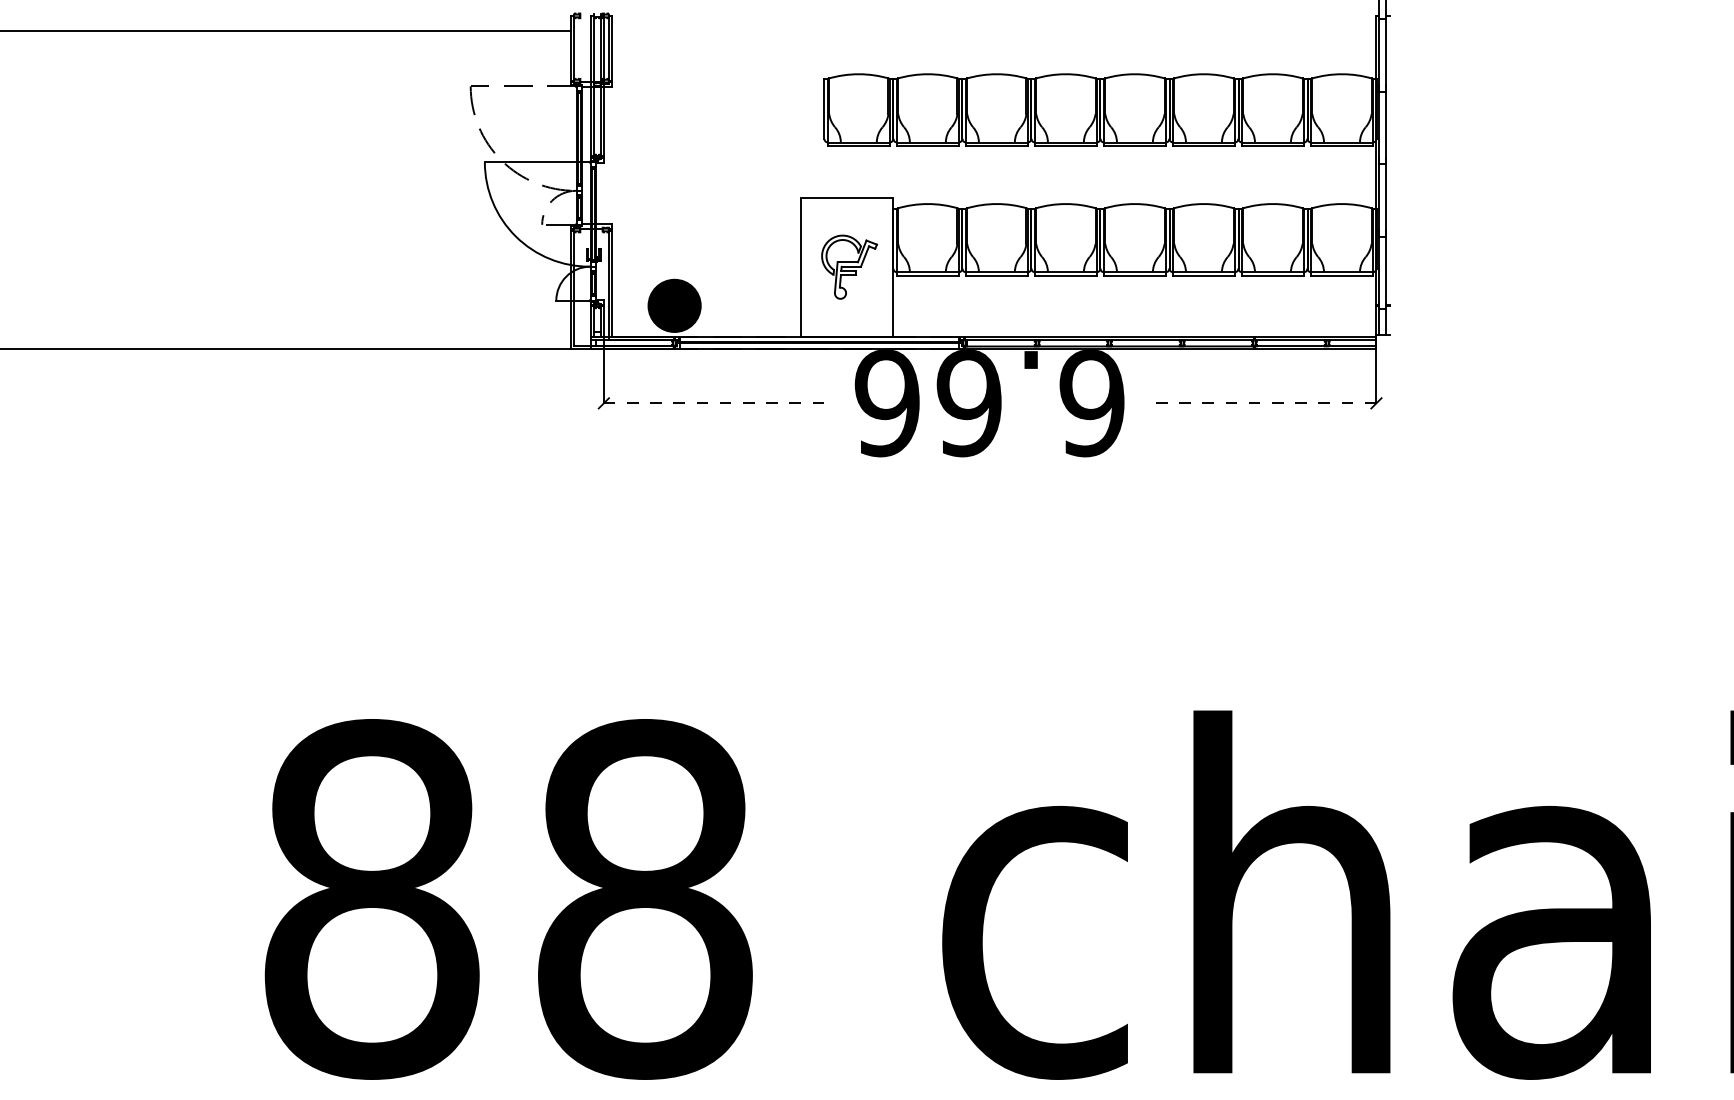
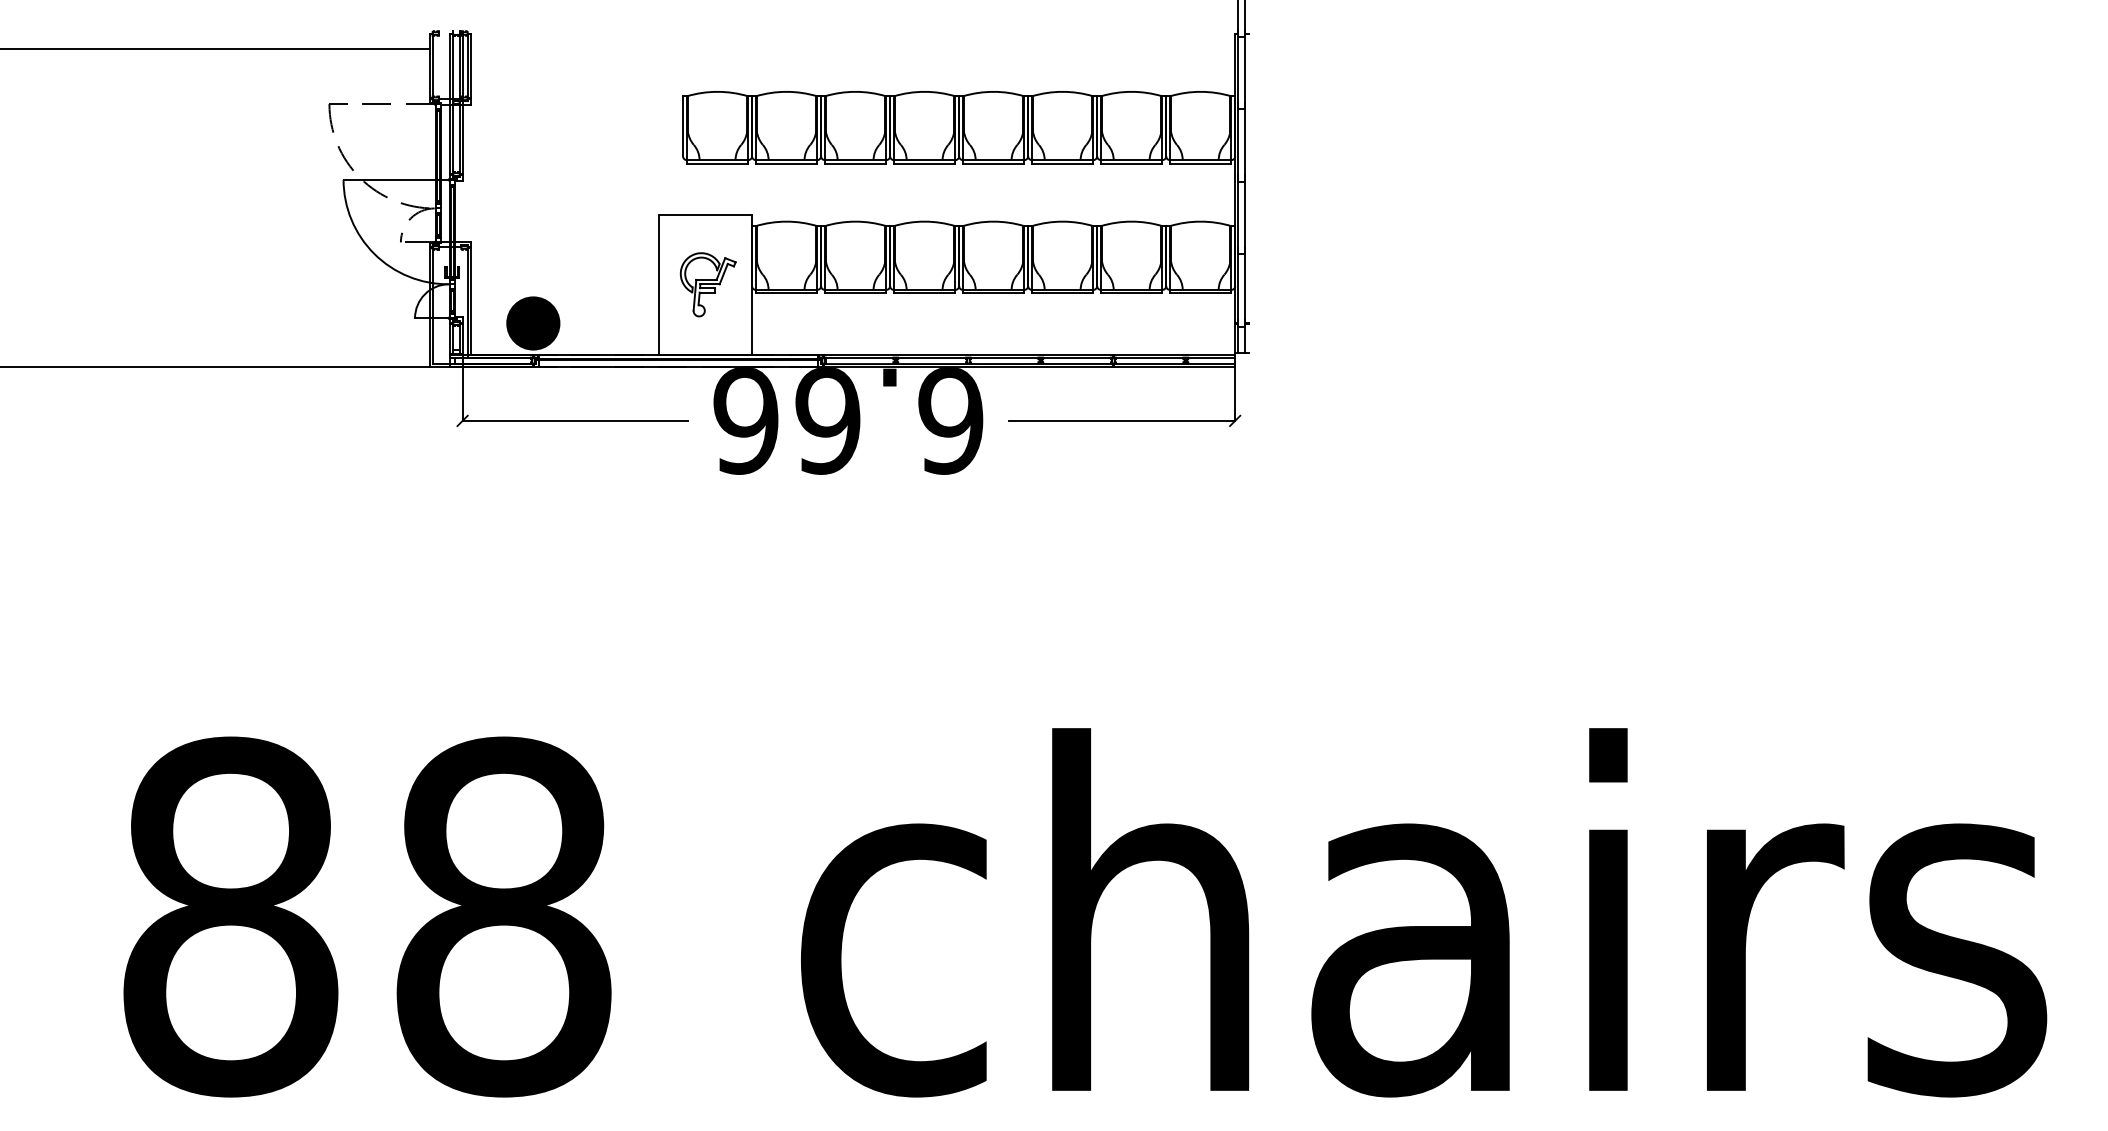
line: (716, 402) -> (575, 420), dashed -> solid
line: (1263, 402) -> (1122, 420), dashed -> solid

